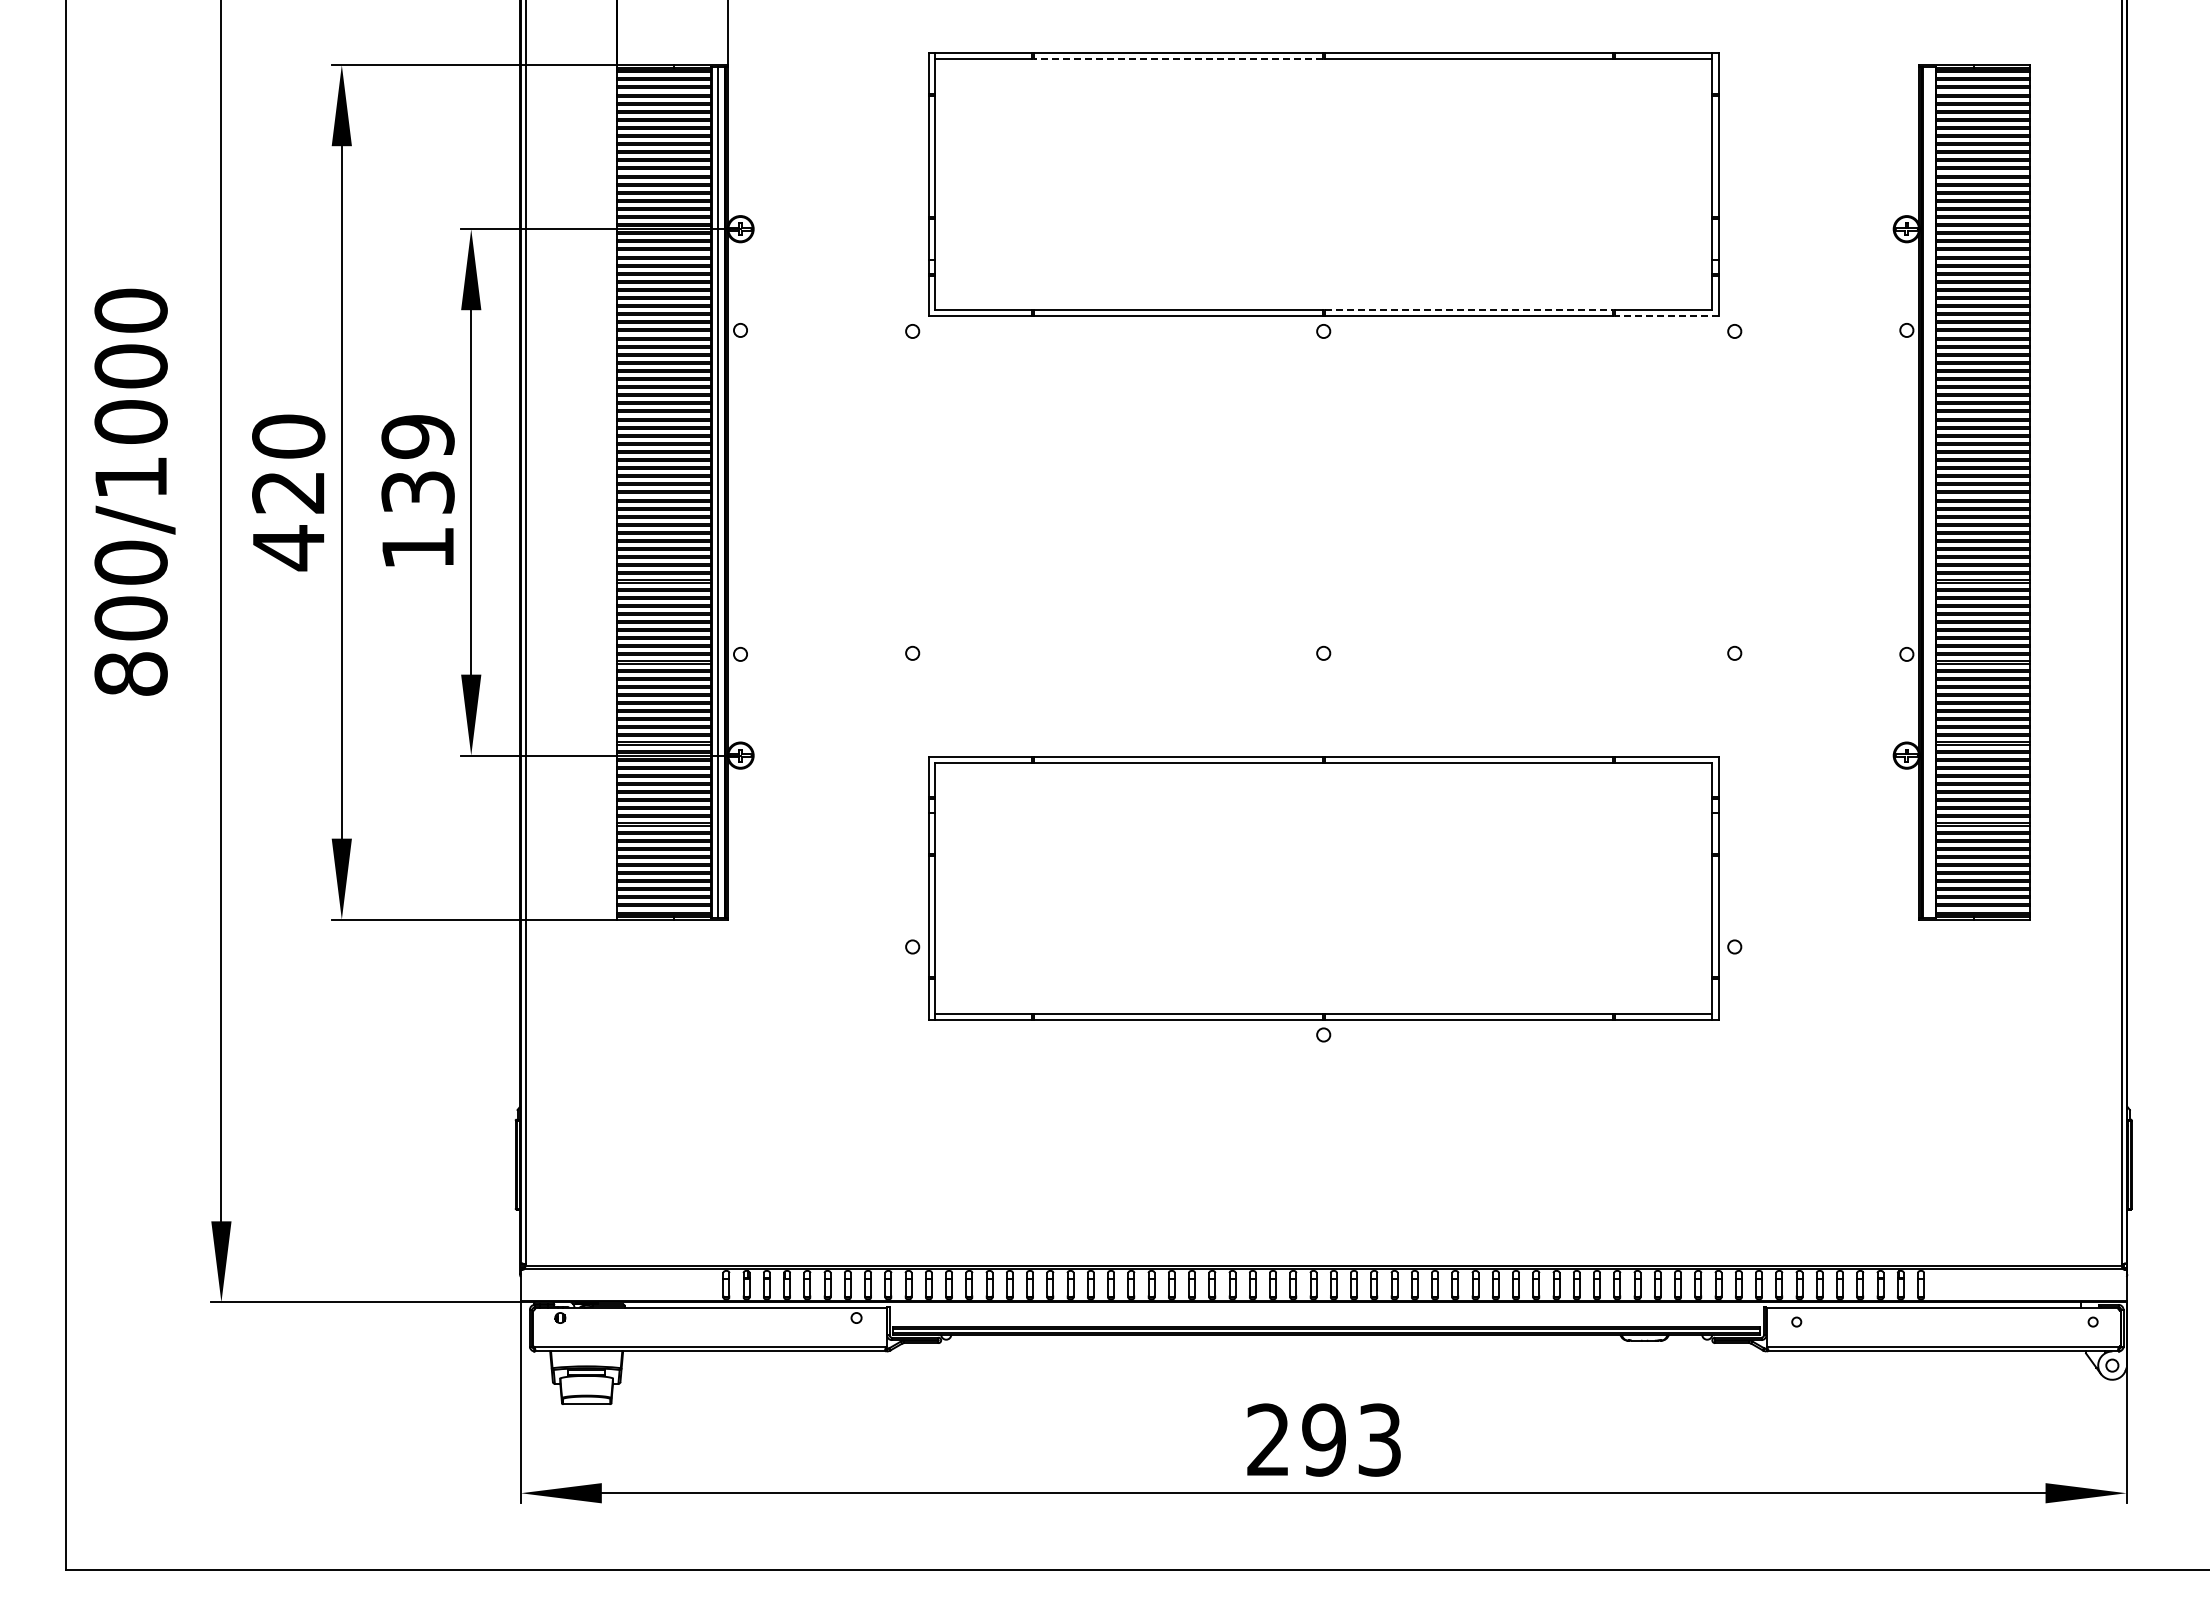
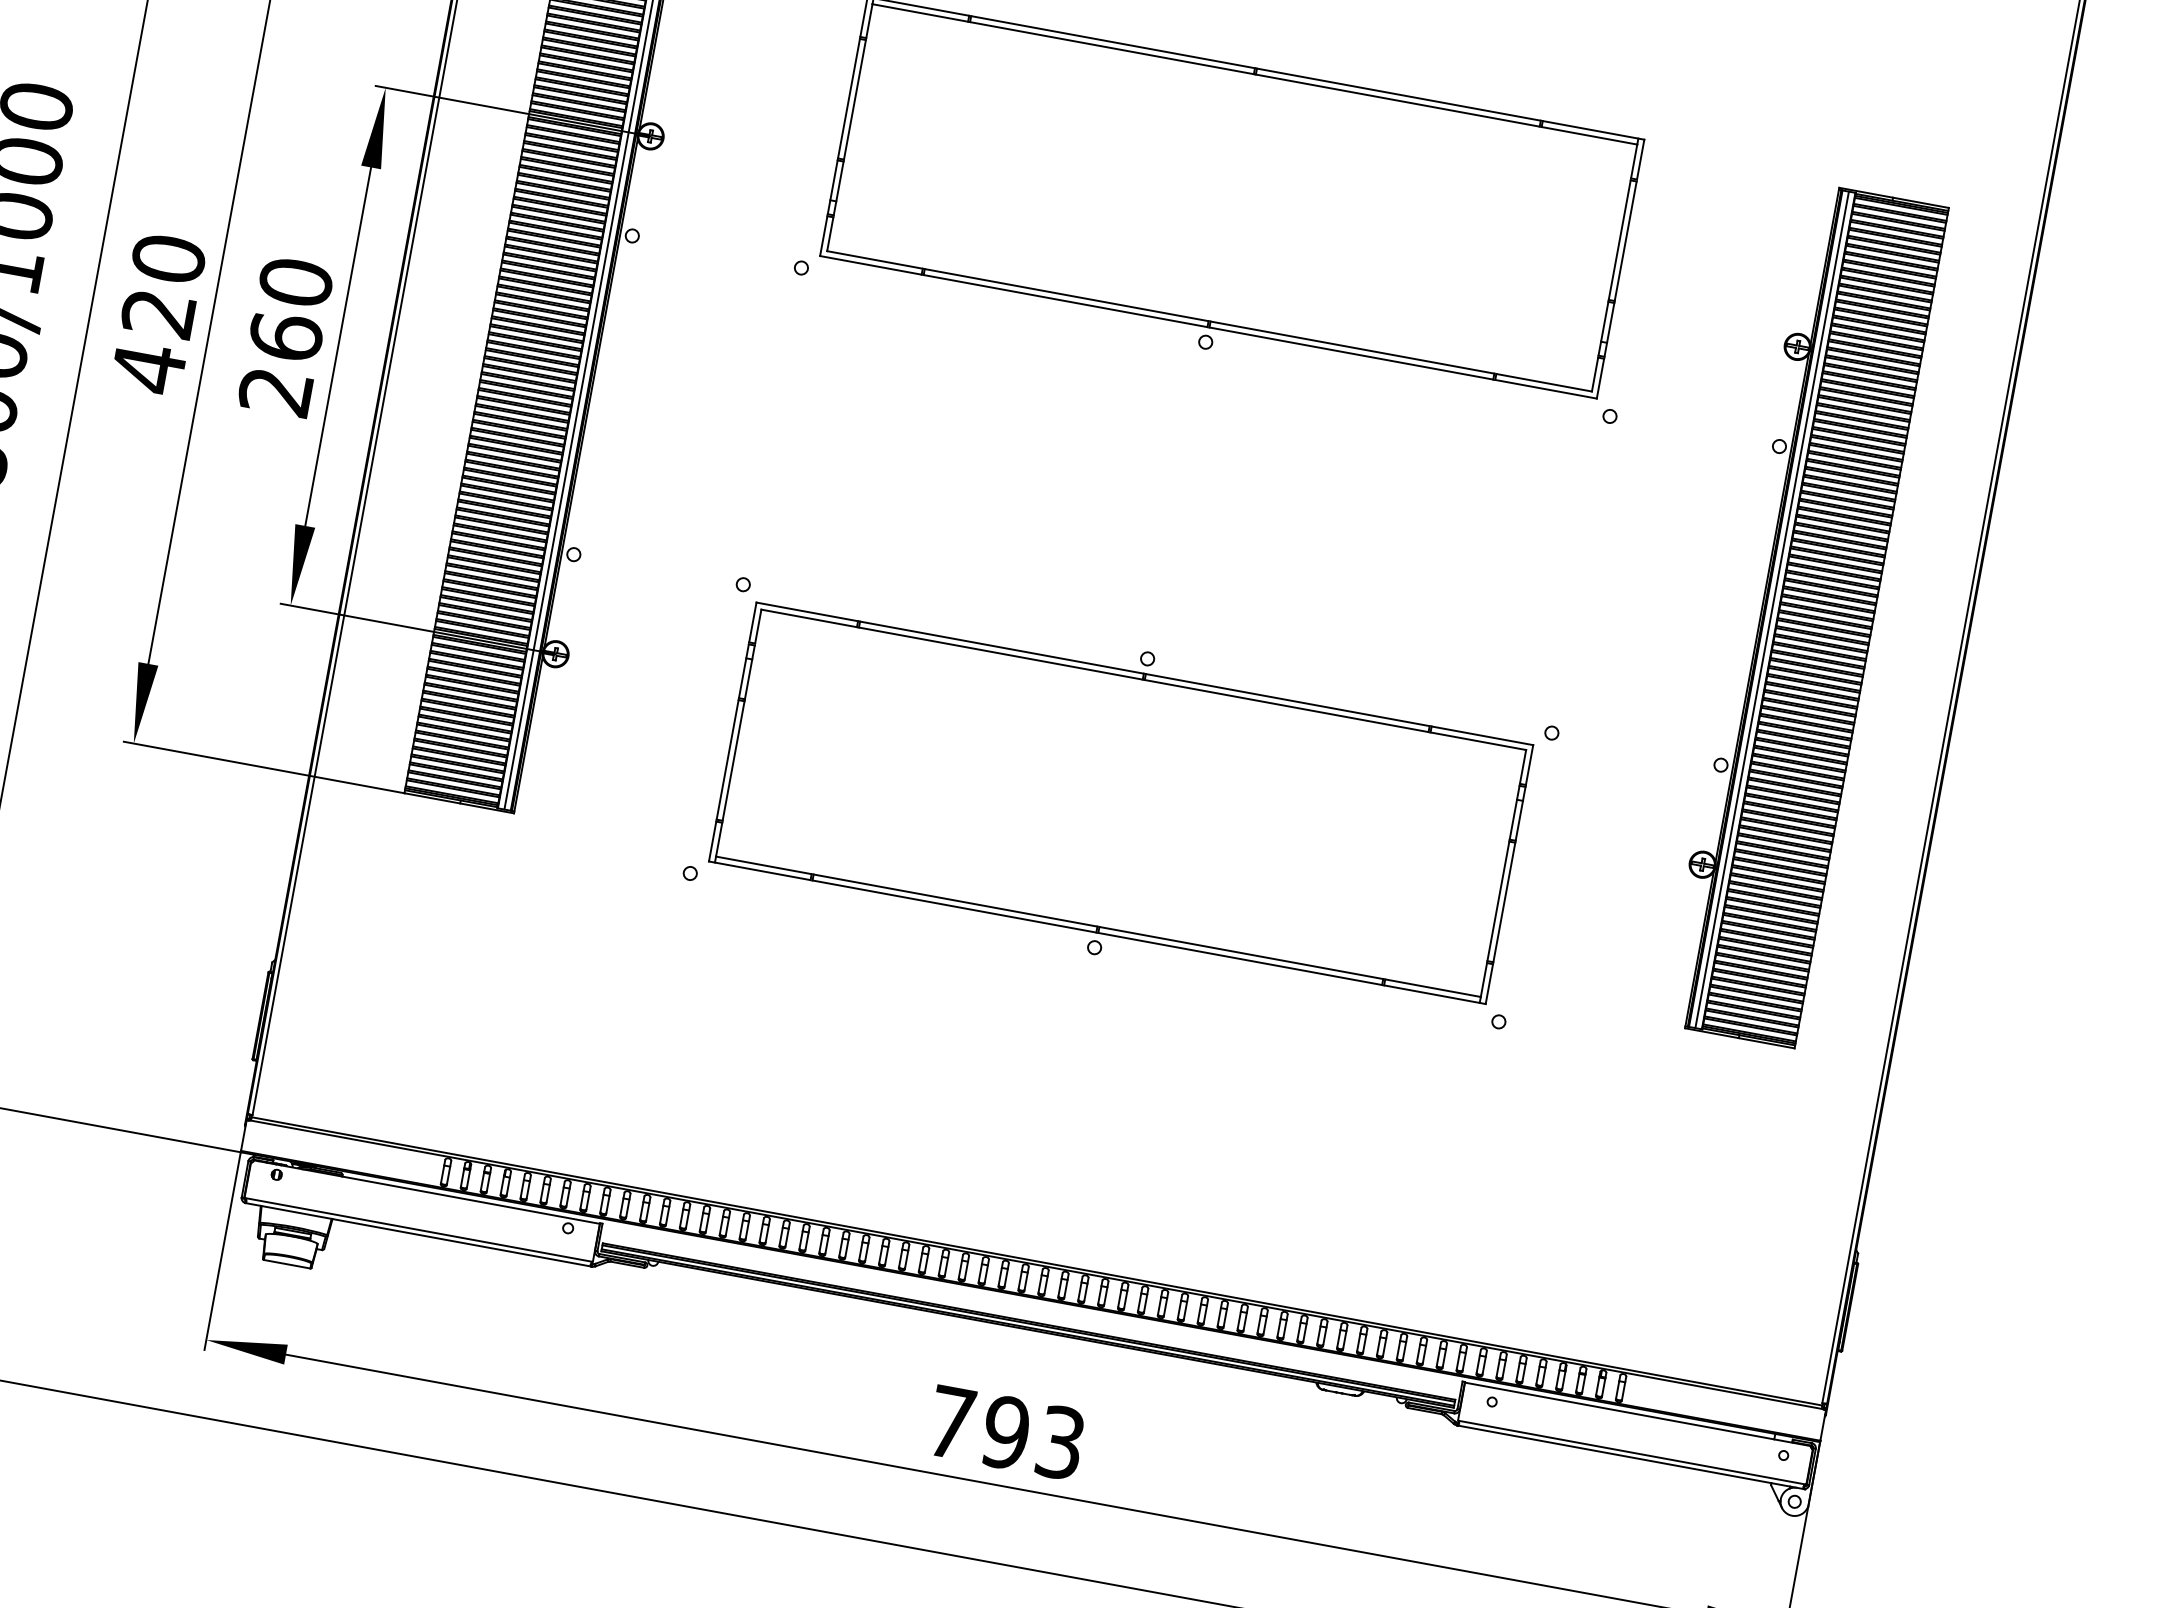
line: (1177, 59) -> (1111, 48), dashed -> solid
line: (1469, 310) -> (1352, 347), dashed -> solid
line: (1666, 316) -> (1545, 389), dashed -> solid
text: (417, 491) -> (285, 336), 139 -> 260
line: (1929, 492) -> (1772, 610), added
part: (1323, 899) -> (1118, 814), moved
text: (1268, 1439) -> (951, 1422), 293 -> 793

